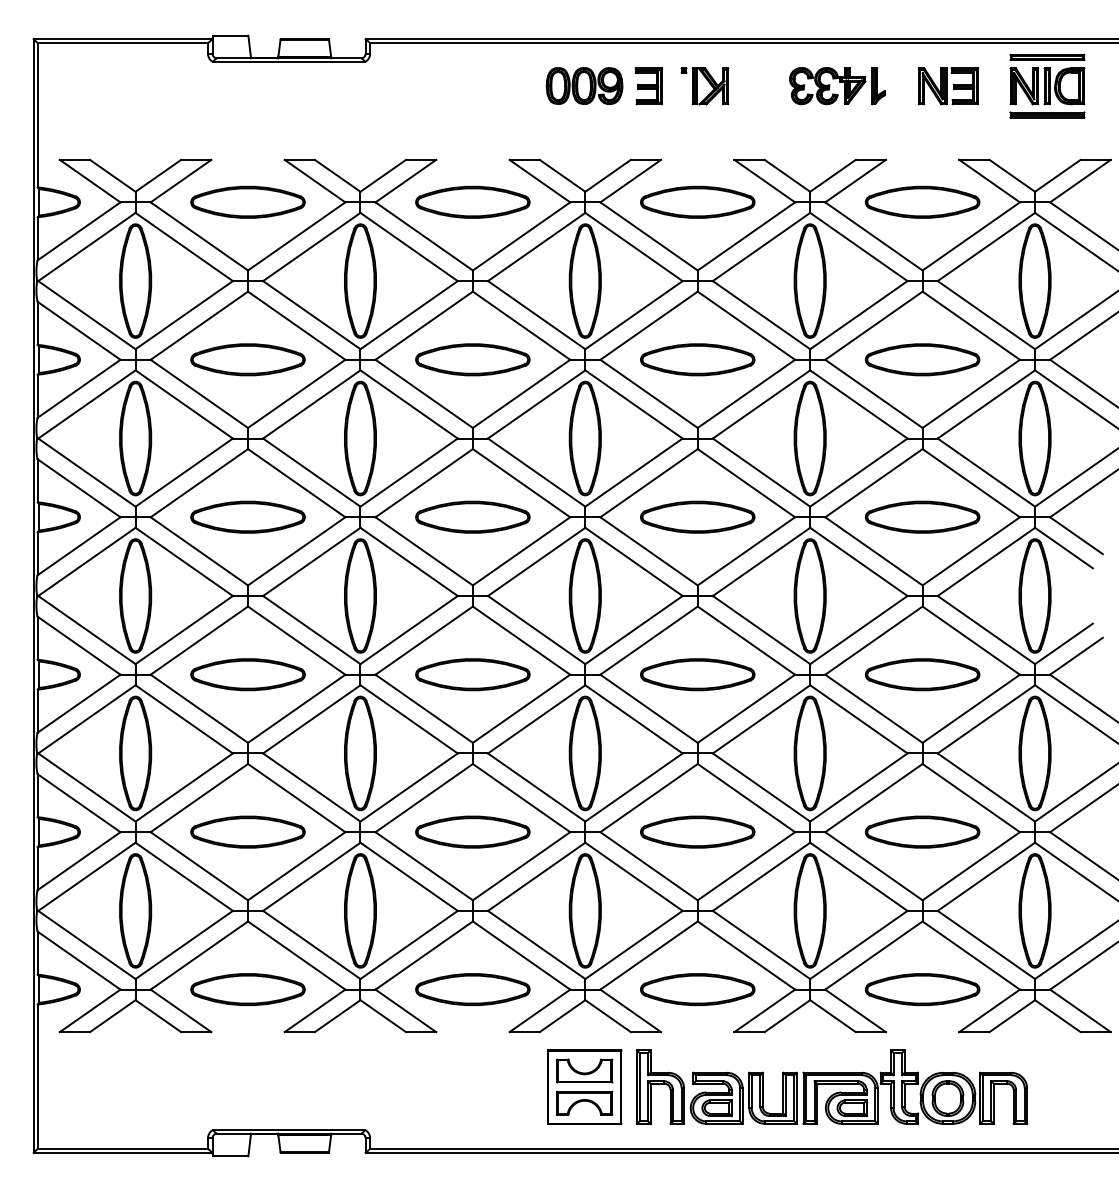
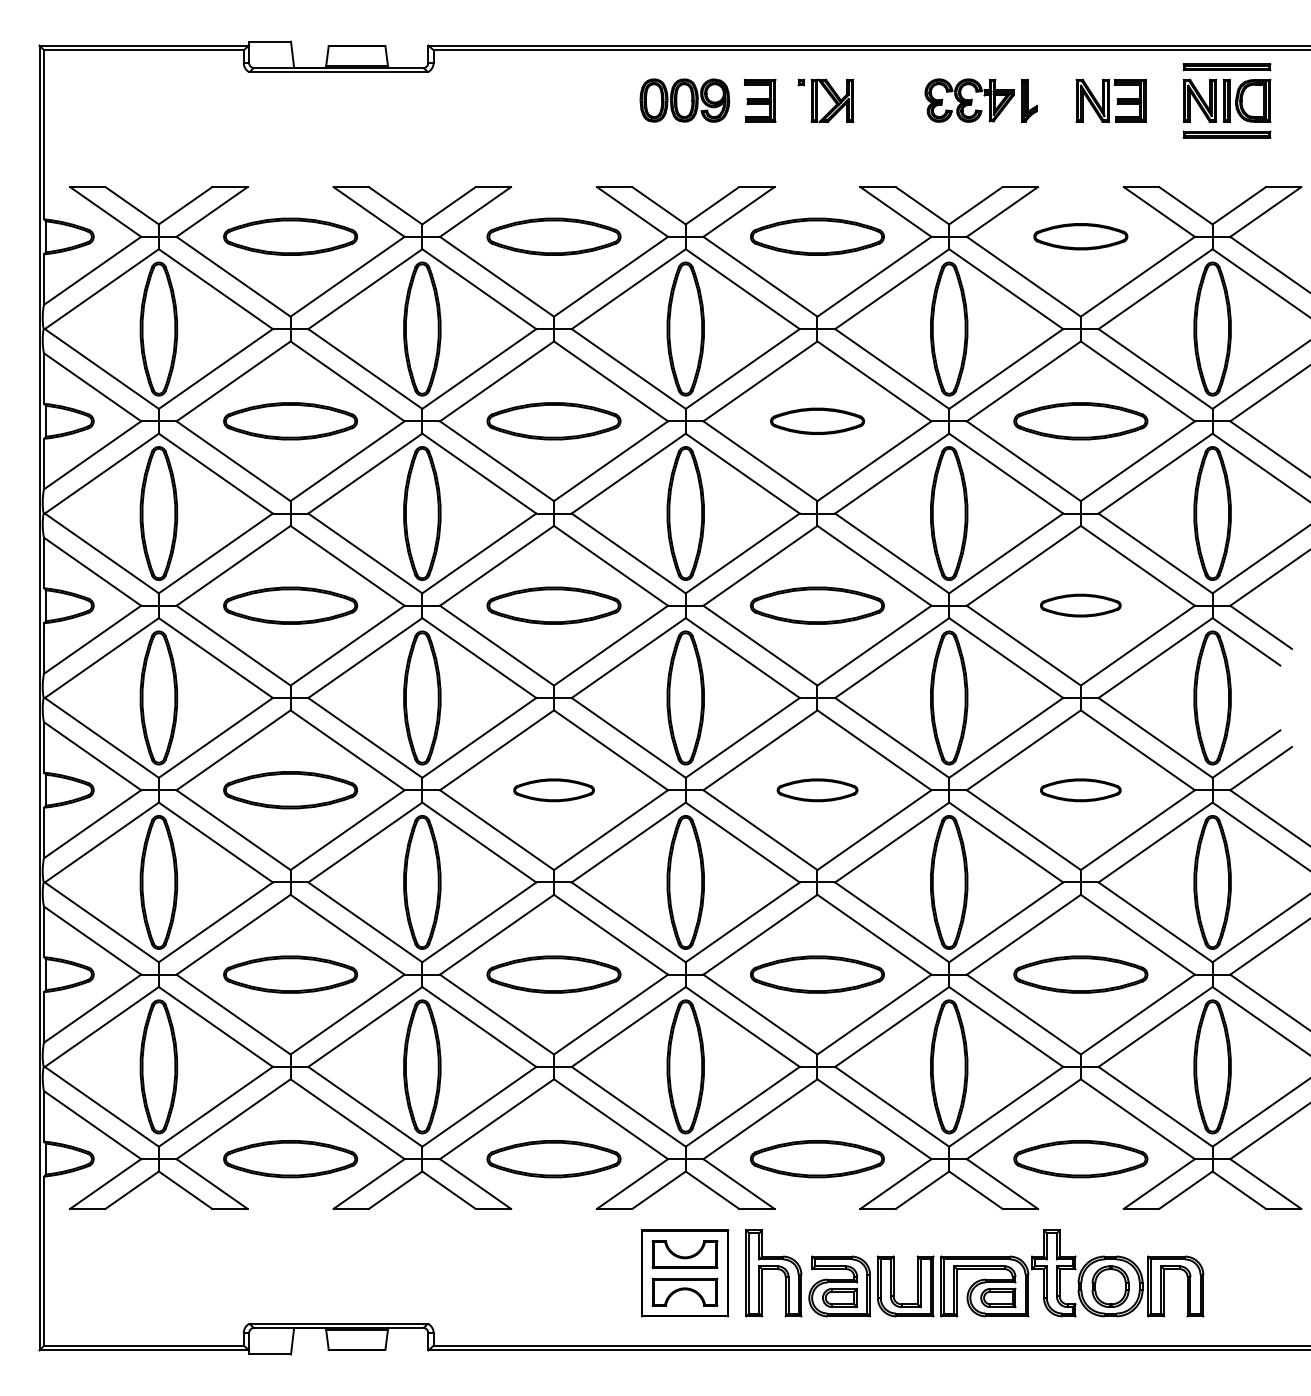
part: (922, 201) -> (1080, 235), size x0.7
part: (697, 359) -> (817, 420), size x0.7
part: (922, 516) -> (1080, 604), size x0.6
part: (472, 674) -> (553, 789), size x0.6
part: (697, 674) -> (817, 789), size x0.6
part: (922, 674) -> (1080, 789), size x0.6

